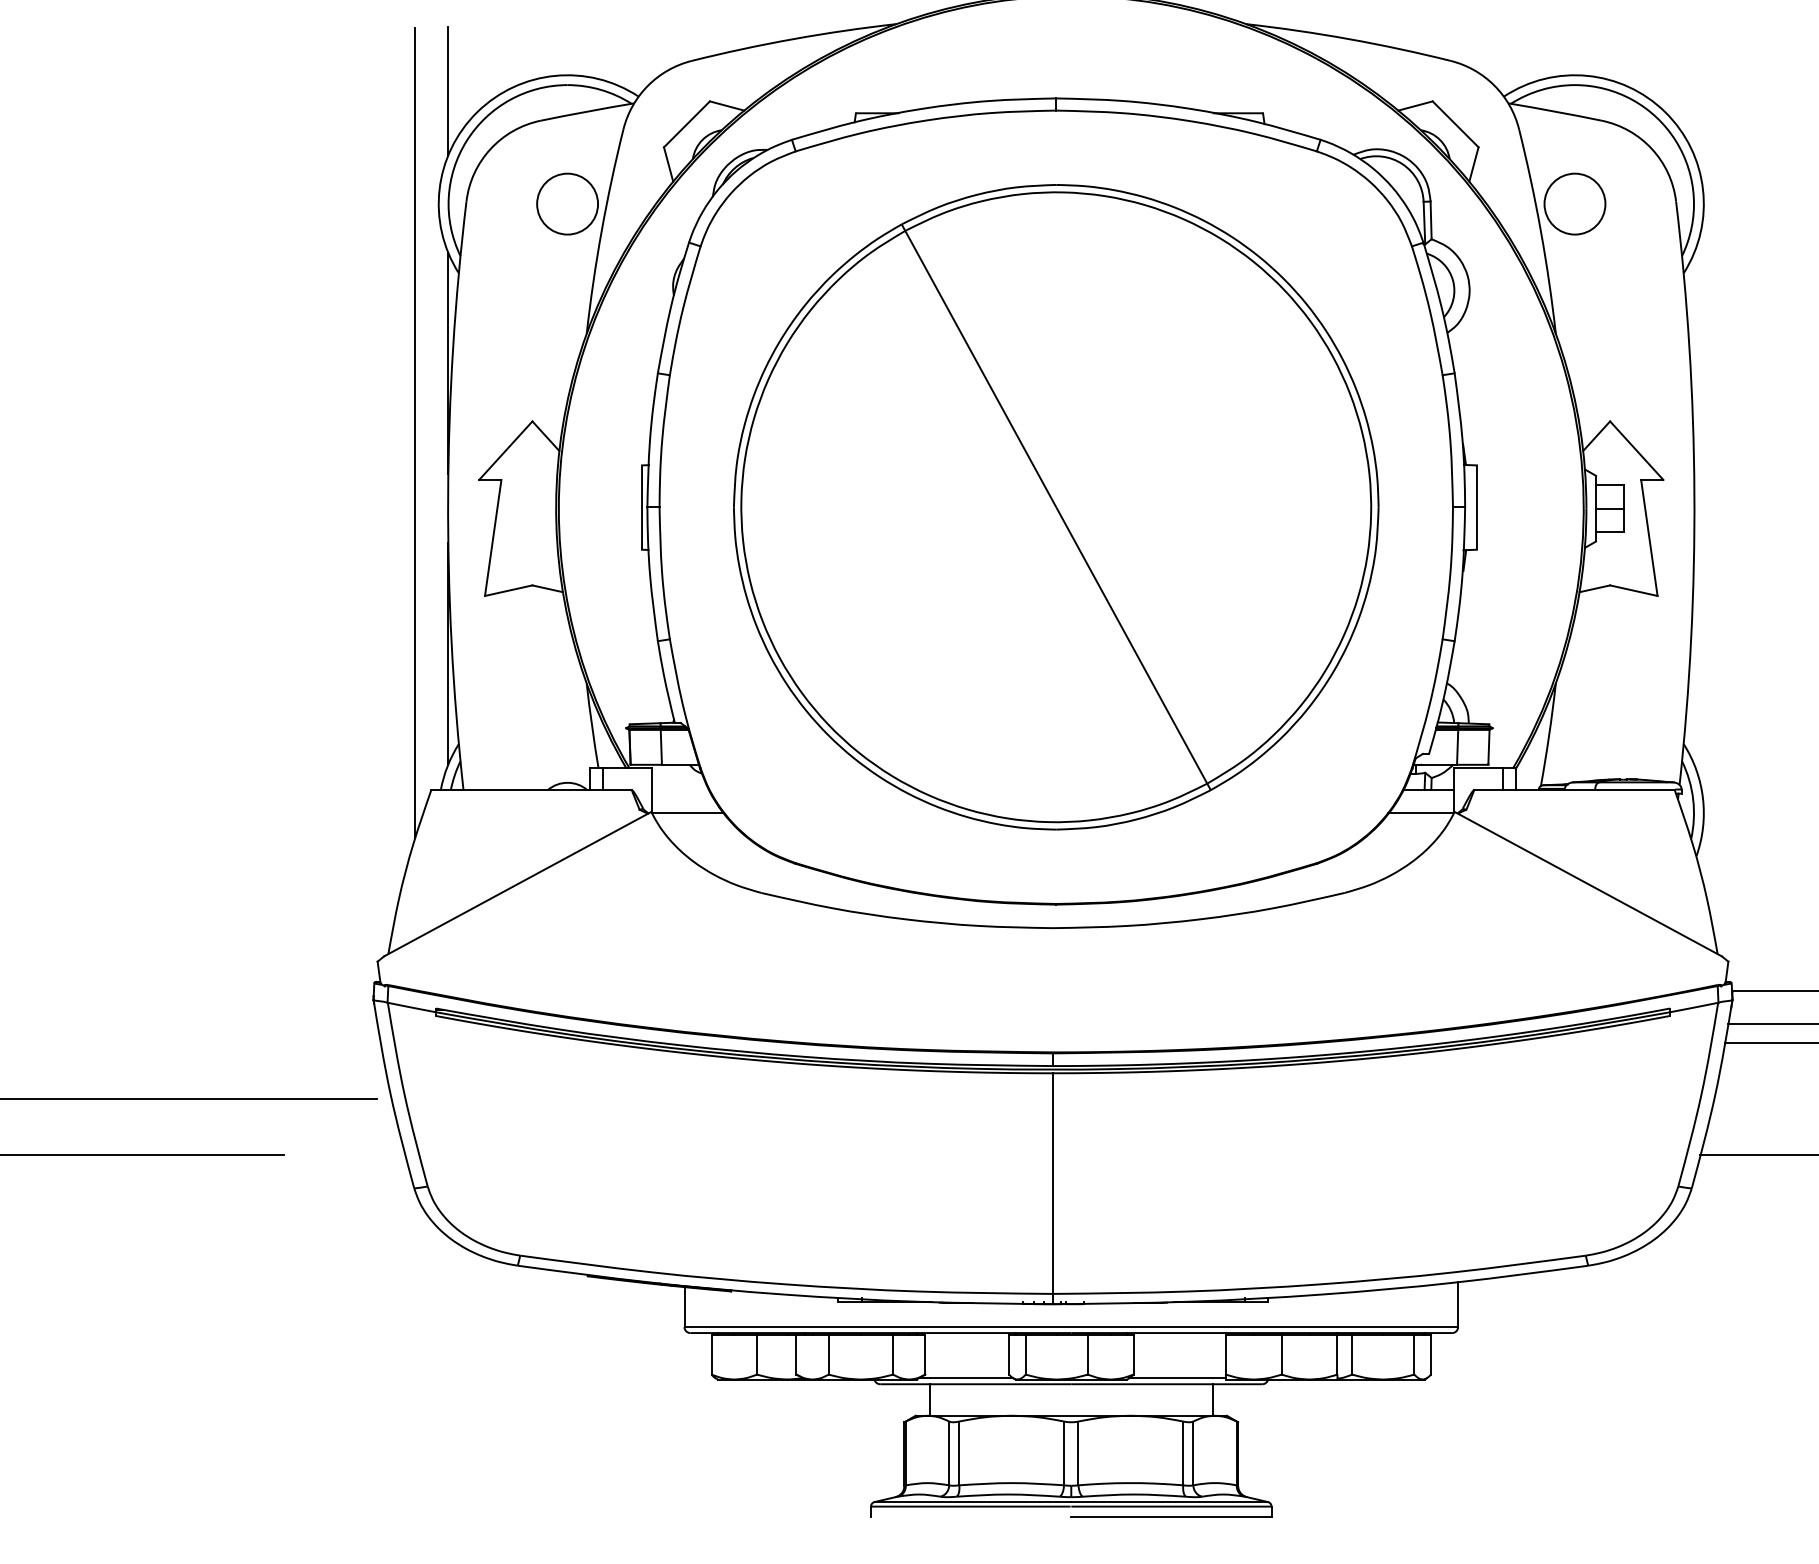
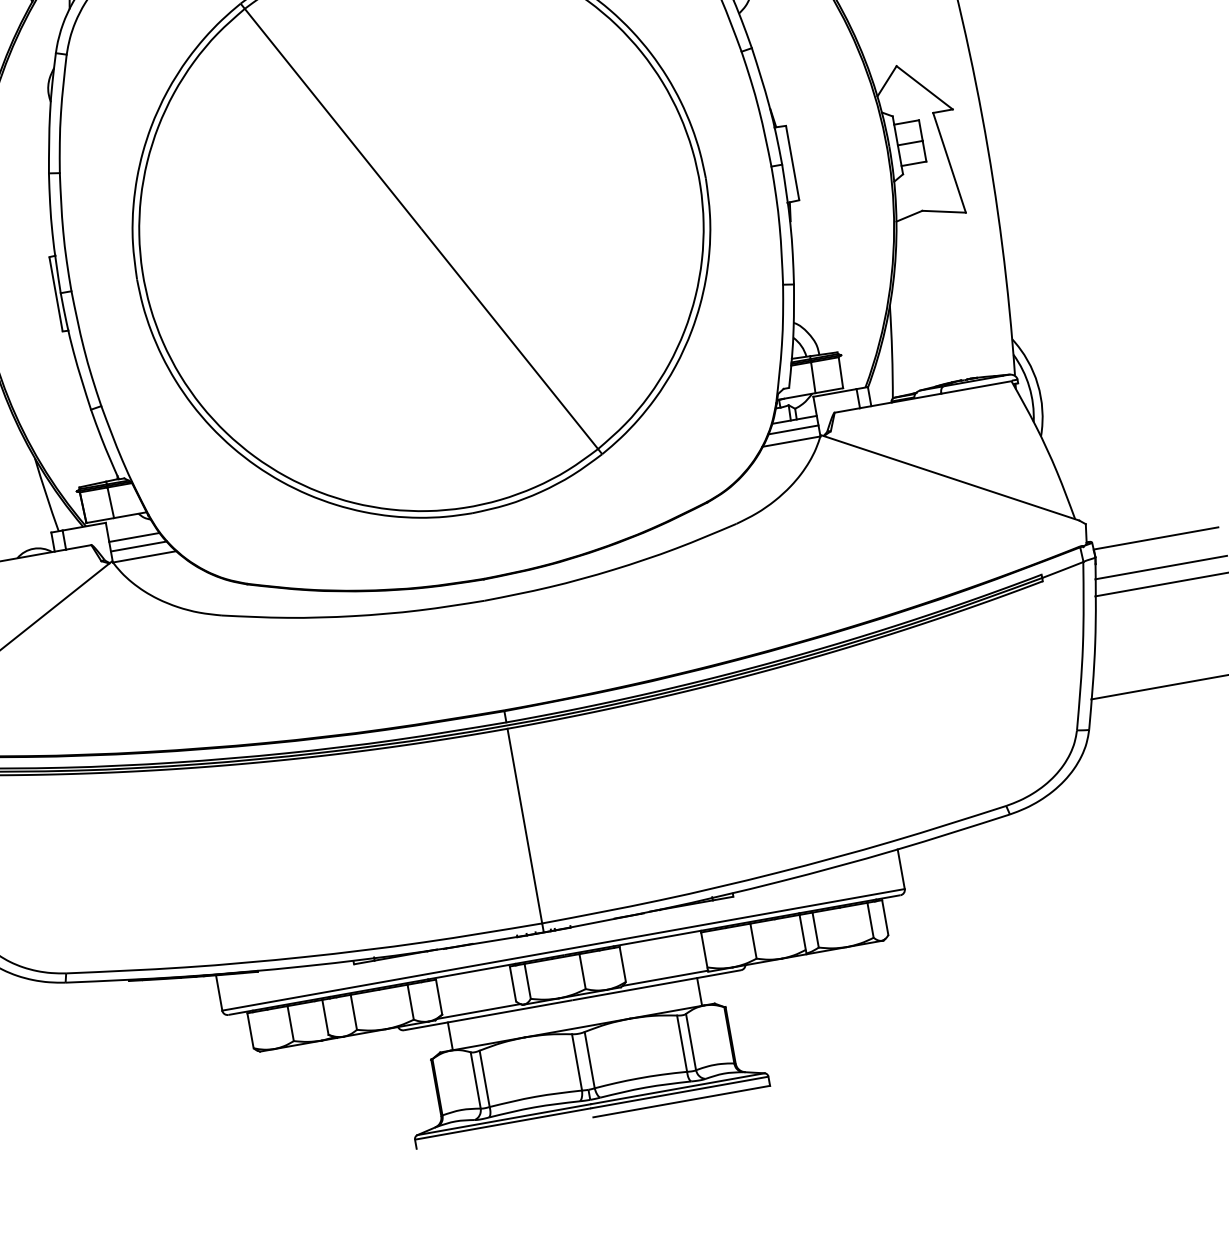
line: (680, 790) -> (134, 537), added
line: (683, 800) -> (138, 546), added
line: (1425, 800) -> (793, 429), added

